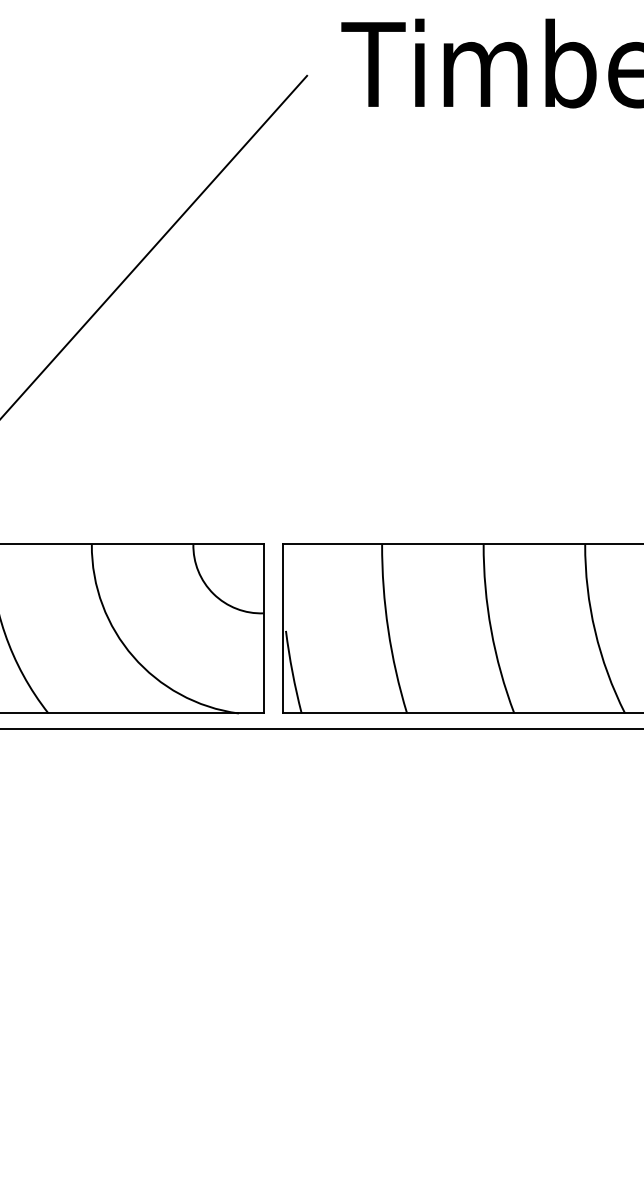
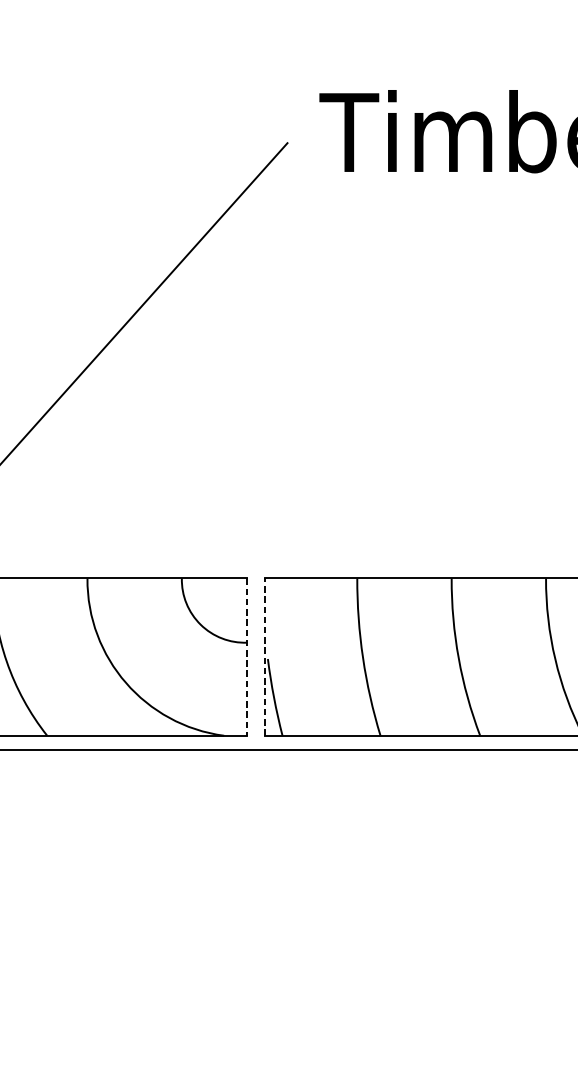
line: (263, 628) -> (247, 656), solid -> dashed
line: (283, 628) -> (265, 656), solid -> dashed

